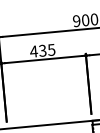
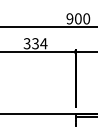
text: (42, 50) -> (35, 43), 435 -> 334

